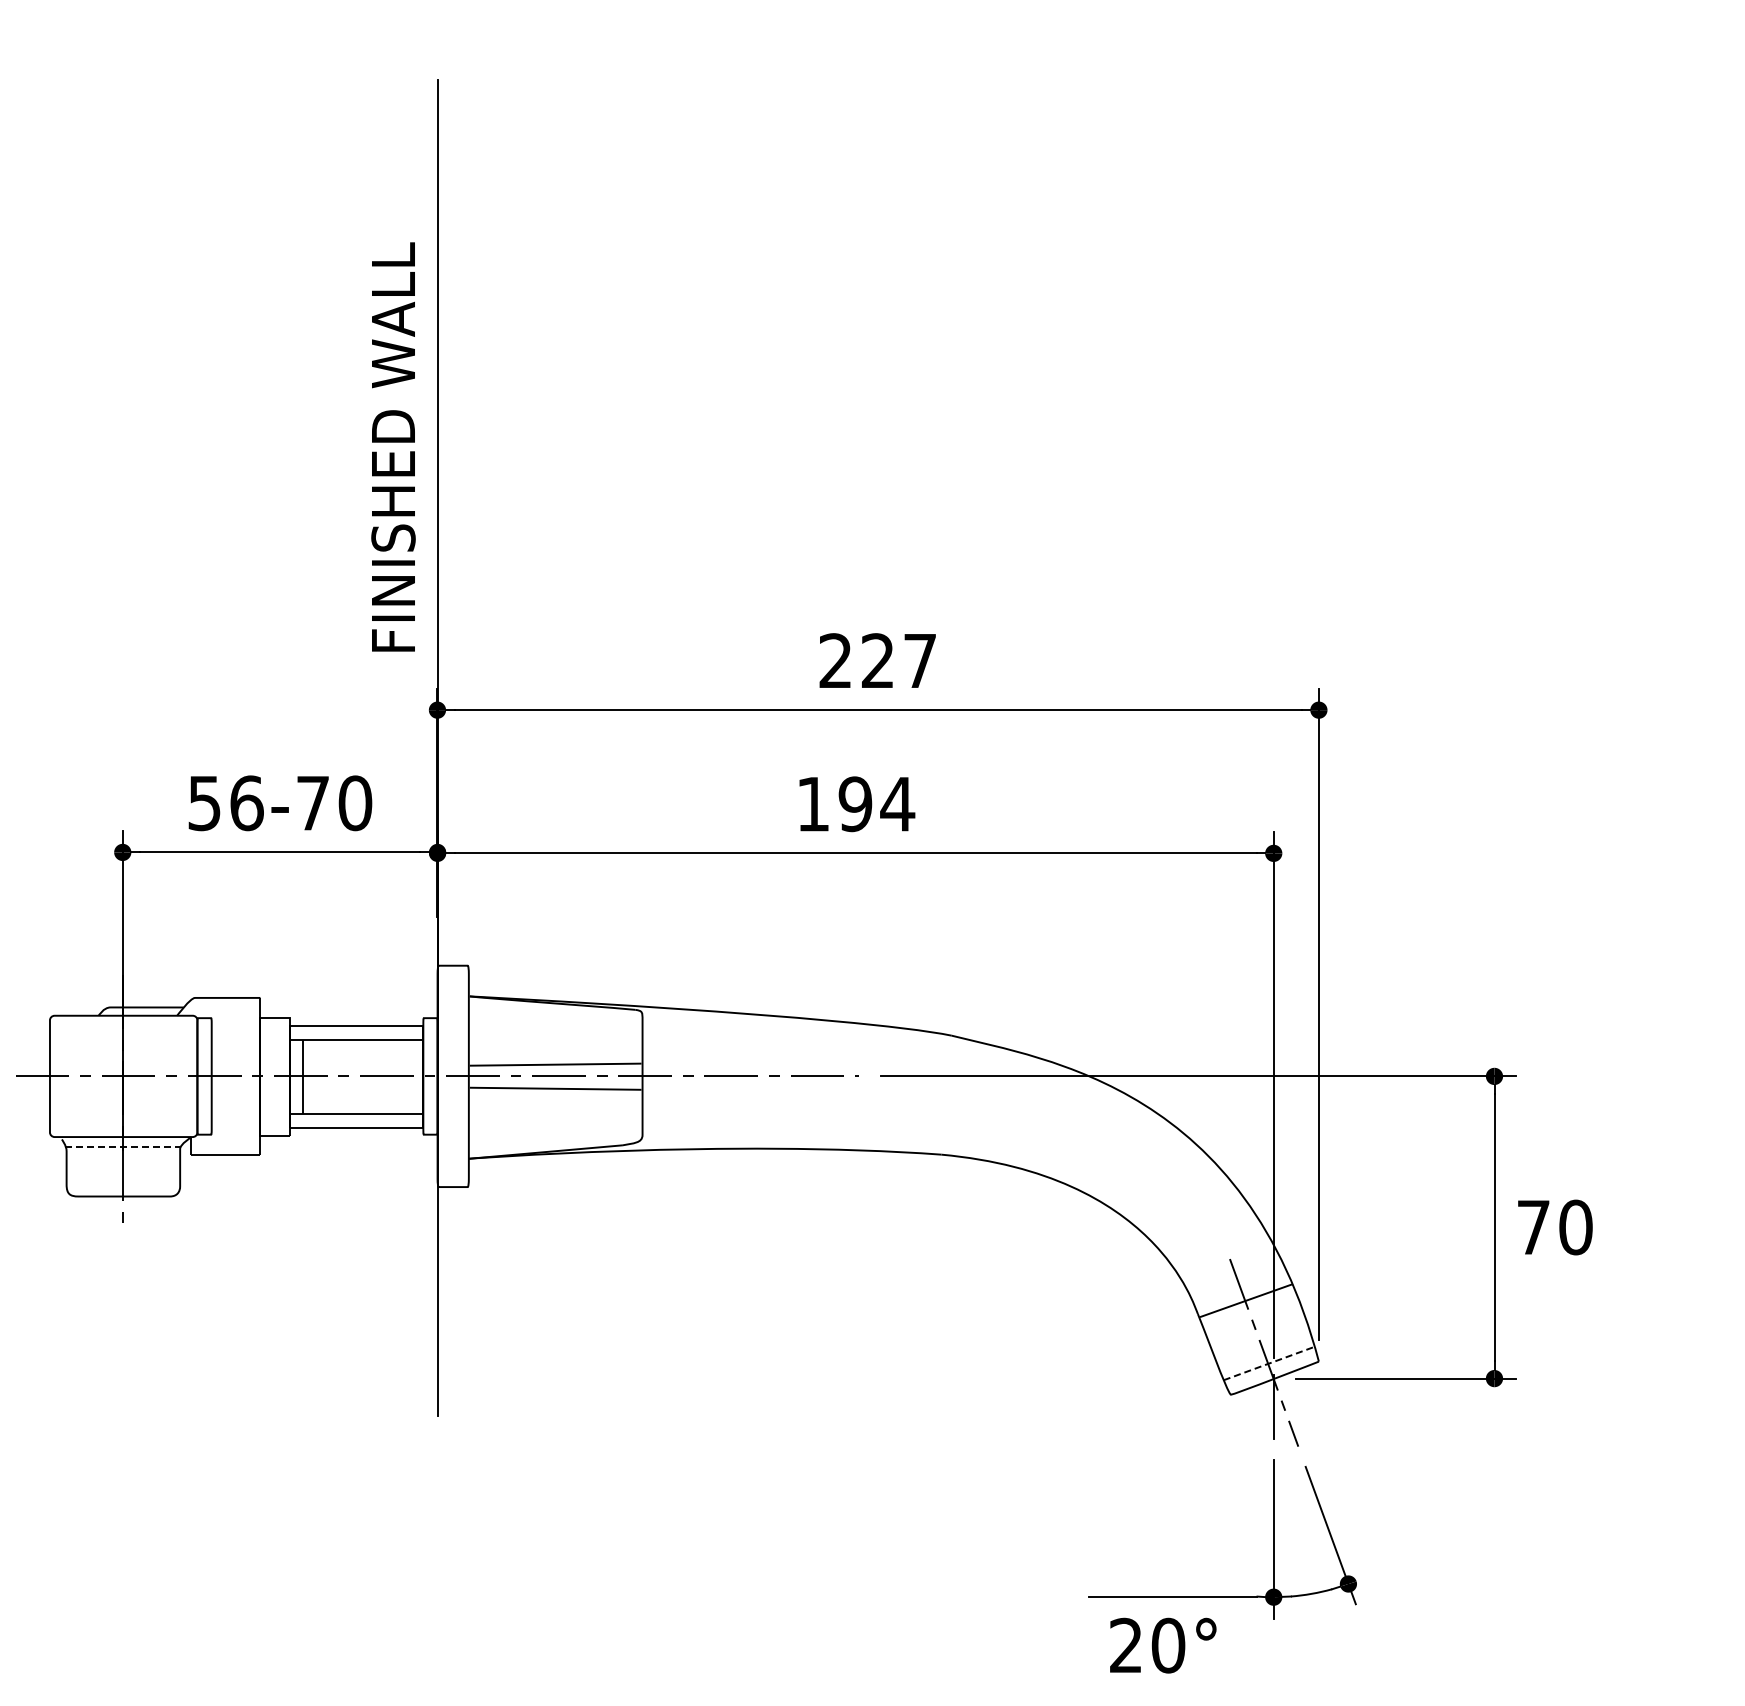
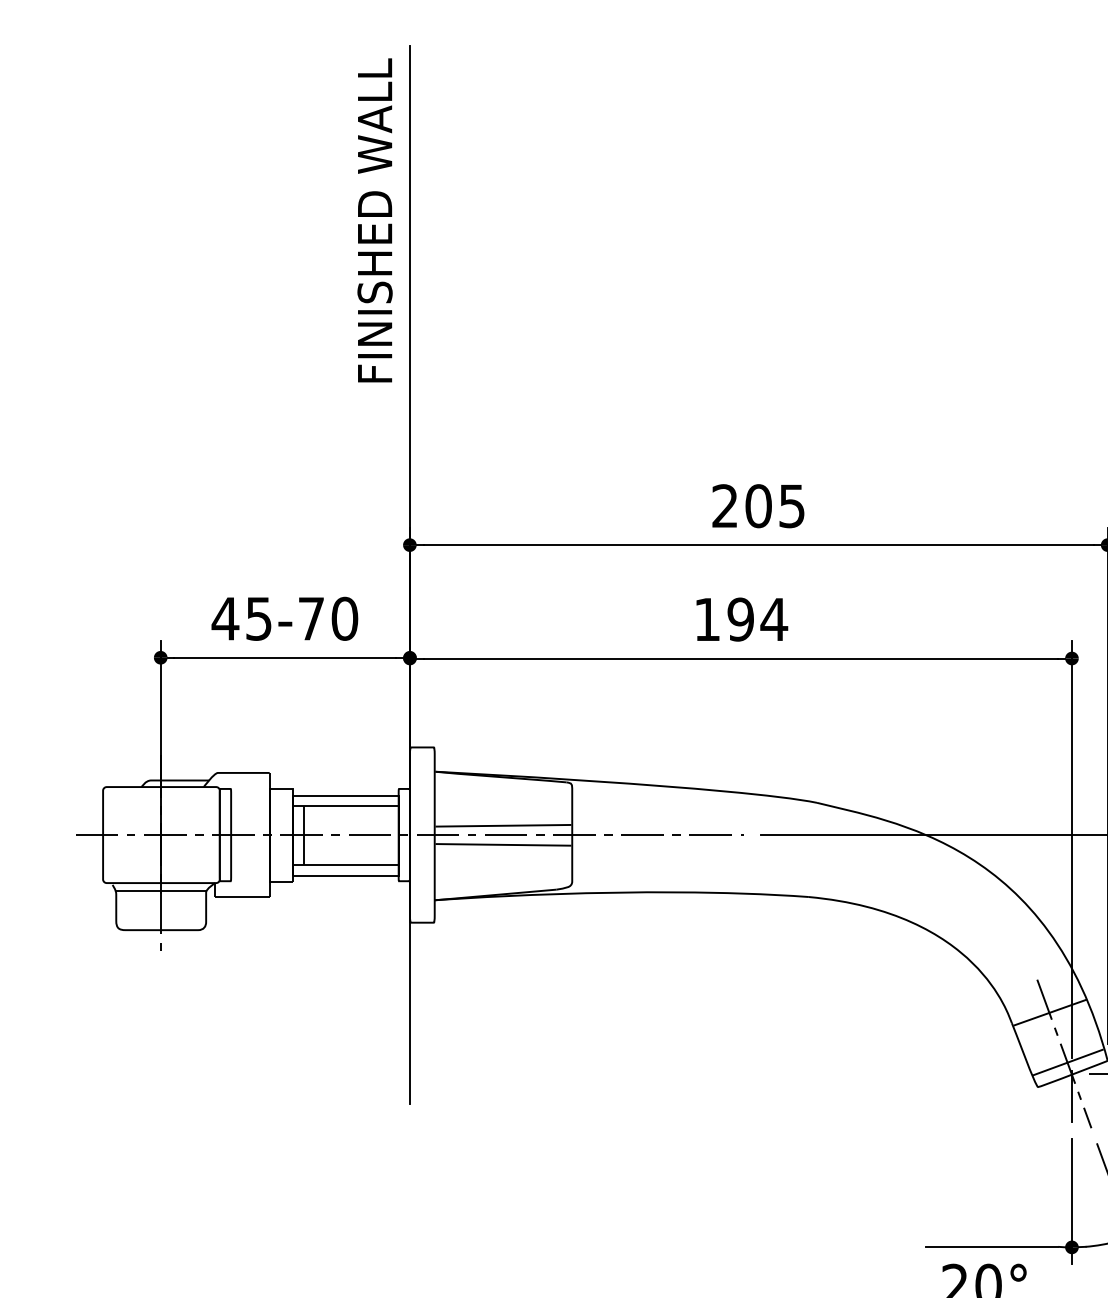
text: (393, 446) -> (375, 220), moved
text: (898, 660) -> (774, 505), 227 -> 205
text: (225, 803) -> (242, 619), 56-70 -> 45-70
line: (123, 1146) -> (161, 890), dashed -> solid
line: (1268, 1363) -> (1067, 1062), dashed -> solid

